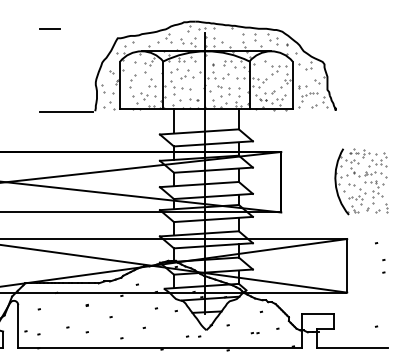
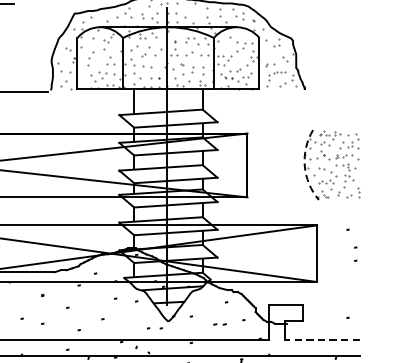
arc: (335, 182) -> (304, 165), solid -> dashed
part: (254, 333) -> (219, 325), size x1.6
line: (352, 347) -> (322, 339), solid -> dashed

